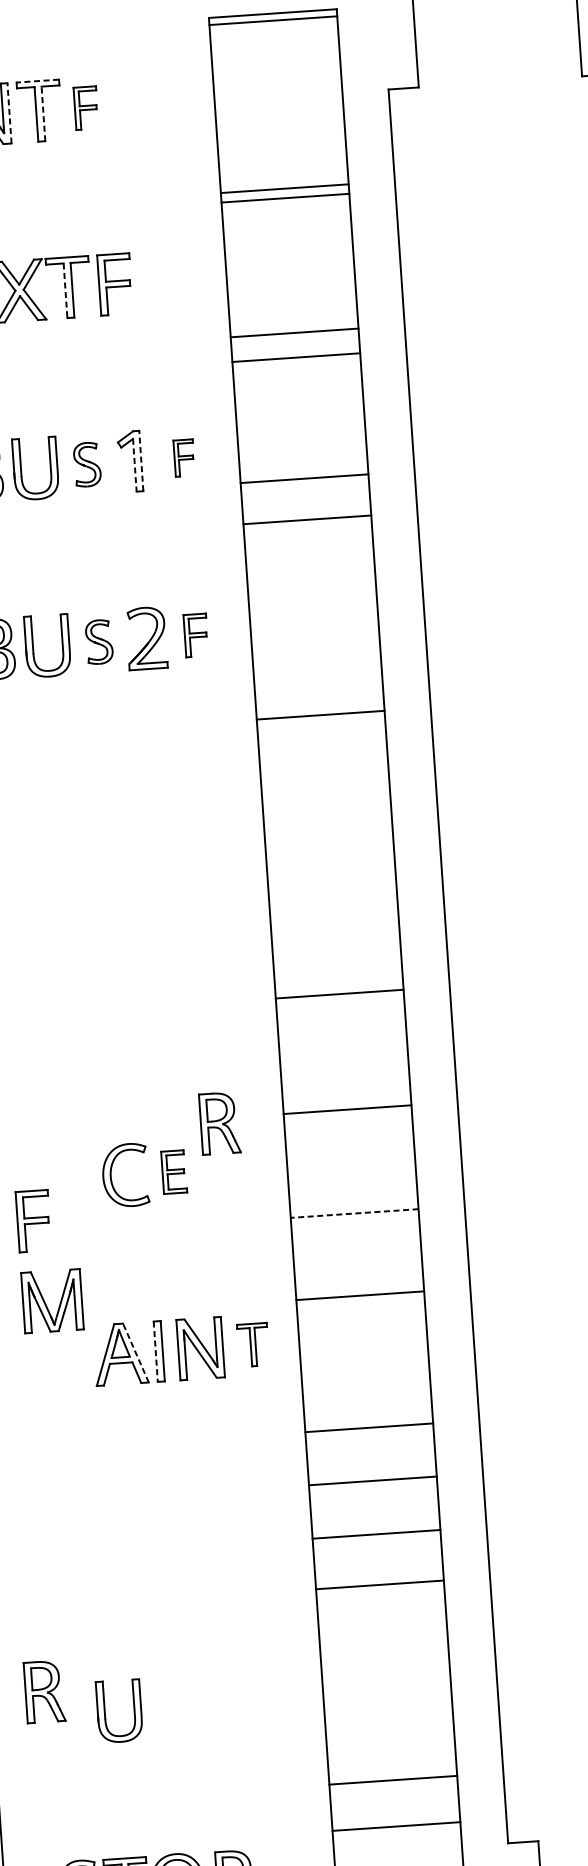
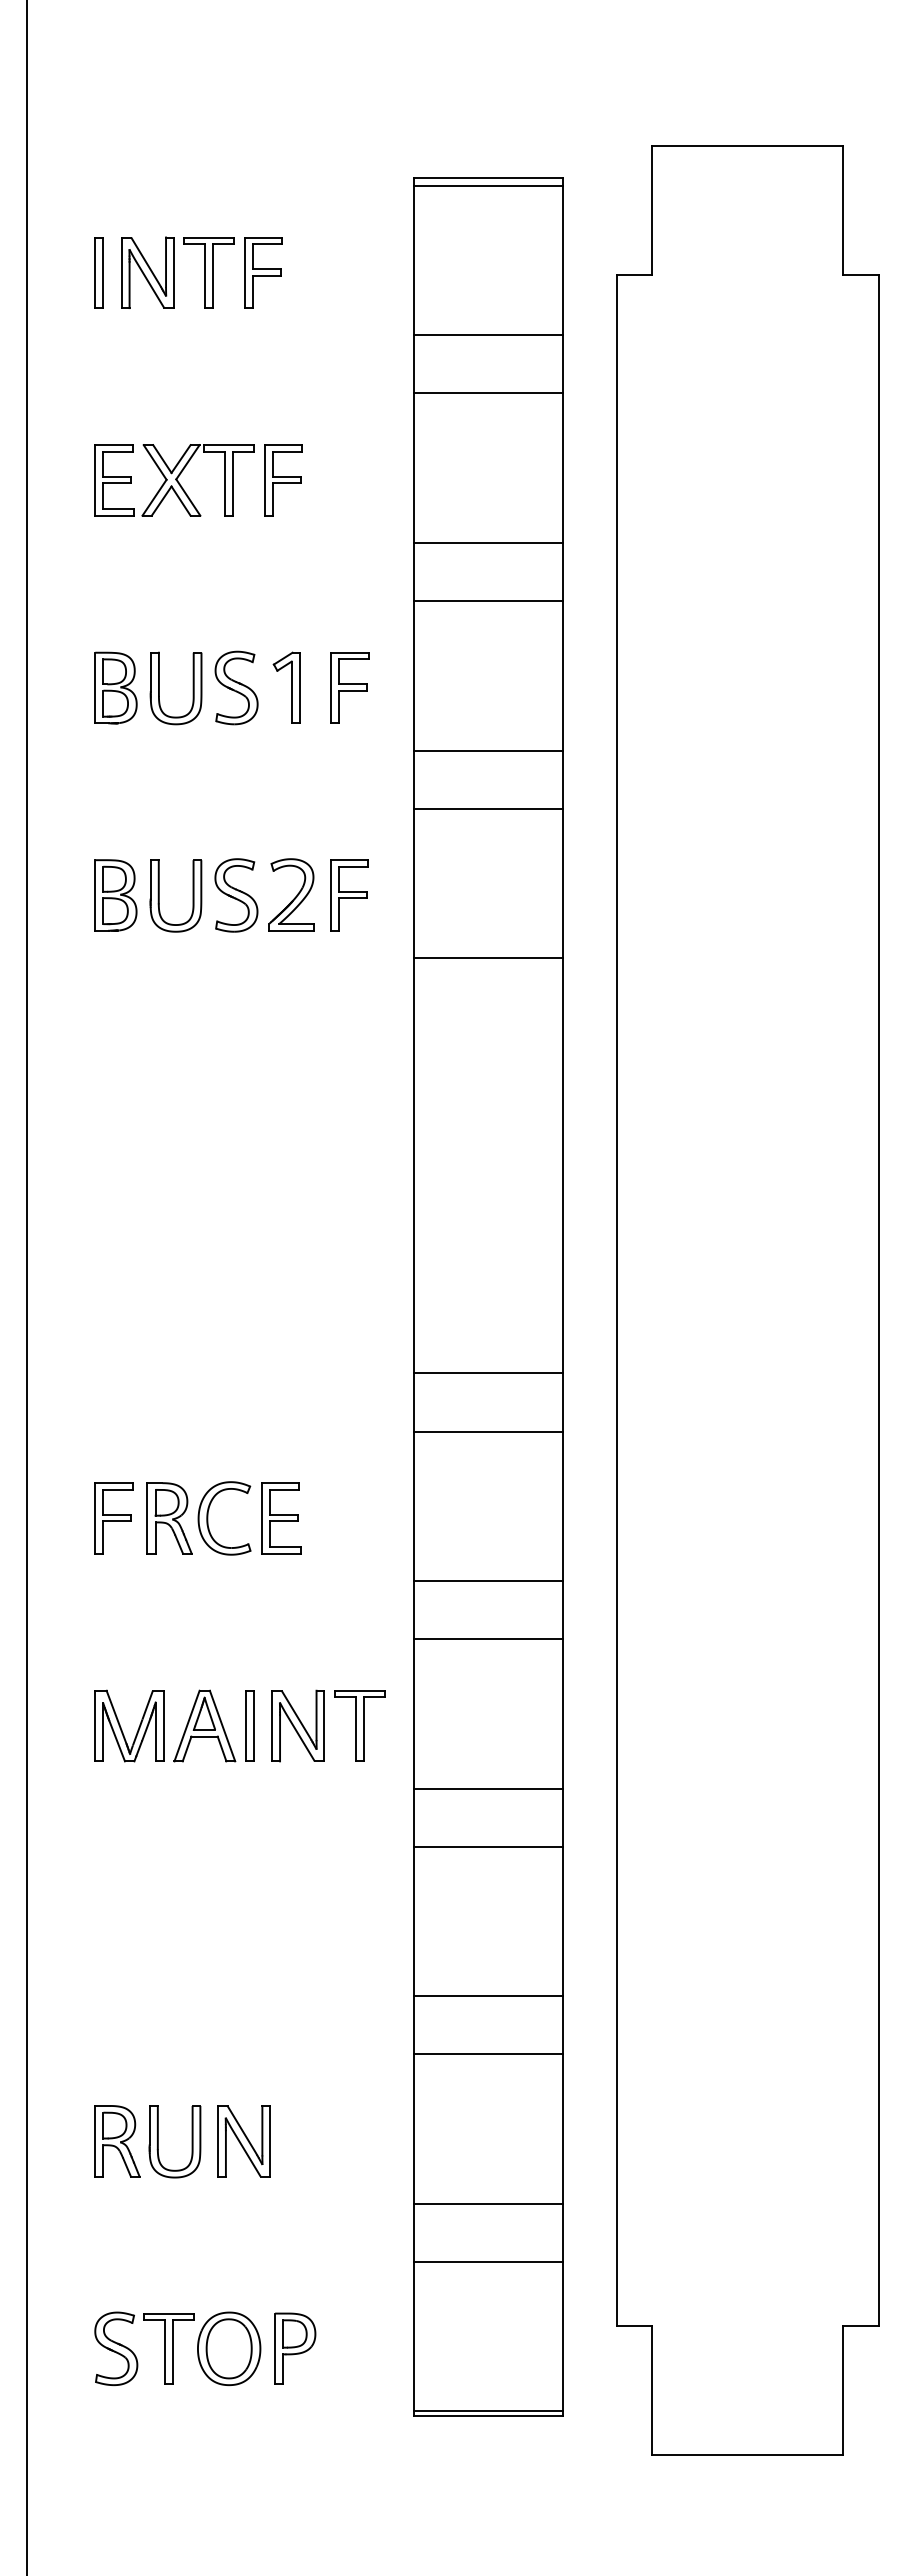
line: (37, 81) -> (209, 237), dashed -> solid
part: (86, 107) -> (263, 272), size x1.43
line: (9, 113) -> (173, 272), dashed -> solid
line: (43, 114) -> (213, 276), dashed -> solid
line: (284, 188) -> (488, 335), moved
line: (65, 290) -> (224, 483), dashed -> solid
line: (294, 333) -> (488, 601), moved
line: (296, 357) -> (488, 542), moved
part: (183, 457) -> (349, 687), size x1.67
line: (141, 460) -> (299, 687), dashed -> solid
part: (87, 464) -> (236, 687), size x1.43
line: (134, 465) -> (291, 692), dashed -> solid
line: (304, 478) -> (488, 750), moved
line: (307, 519) -> (488, 808), moved
part: (196, 635) -> (349, 895), size x1.43
part: (99, 642) -> (236, 895), size x1.43
line: (320, 715) -> (488, 958), moved
line: (339, 994) -> (488, 1373), moved
line: (347, 1109) -> (488, 1431), moved
part: (219, 1123) -> (169, 1518), moved
part: (174, 1172) -> (281, 1518), size x1.43
line: (354, 1213) -> (488, 1580), dashed -> solid
part: (33, 1221) -> (113, 1518), moved
line: (360, 1296) -> (488, 1639), moved
part: (46, 1304) -> (122, 1729), moved
part: (252, 1344) -> (359, 1725), size x1.43
line: (135, 1352) -> (222, 1725), dashed -> solid
line: (155, 1352) -> (245, 1726), dashed -> solid
line: (369, 1427) -> (488, 1788), moved
line: (373, 1480) -> (488, 1846), moved
line: (376, 1534) -> (488, 1996), moved
line: (380, 1585) -> (488, 2054), moved
part: (44, 1692) -> (117, 2141), moved
part: (178, 1707) -> (243, 2141), added
line: (393, 1779) -> (488, 2203), moved
line: (396, 1826) -> (488, 2261), moved

